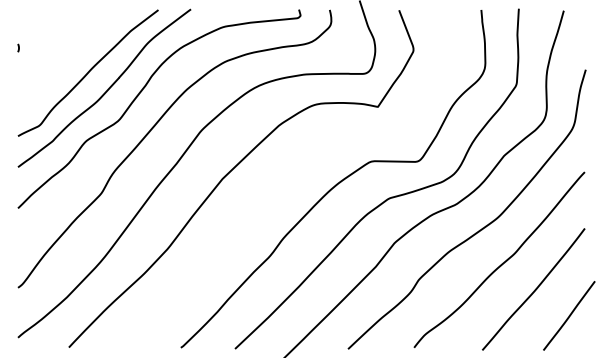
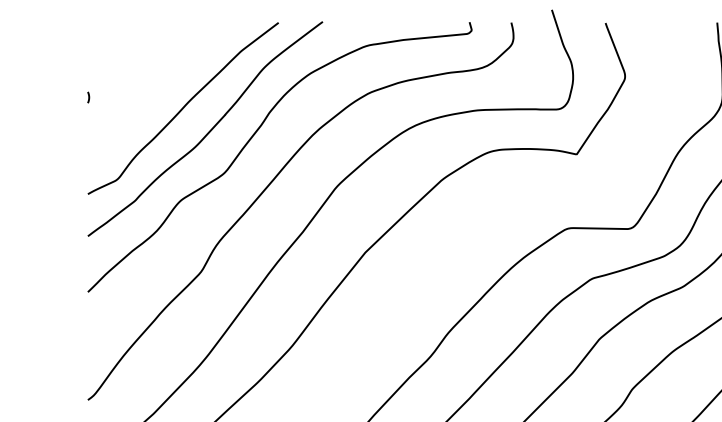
curve: (18, 47) -> (88, 96), moved

